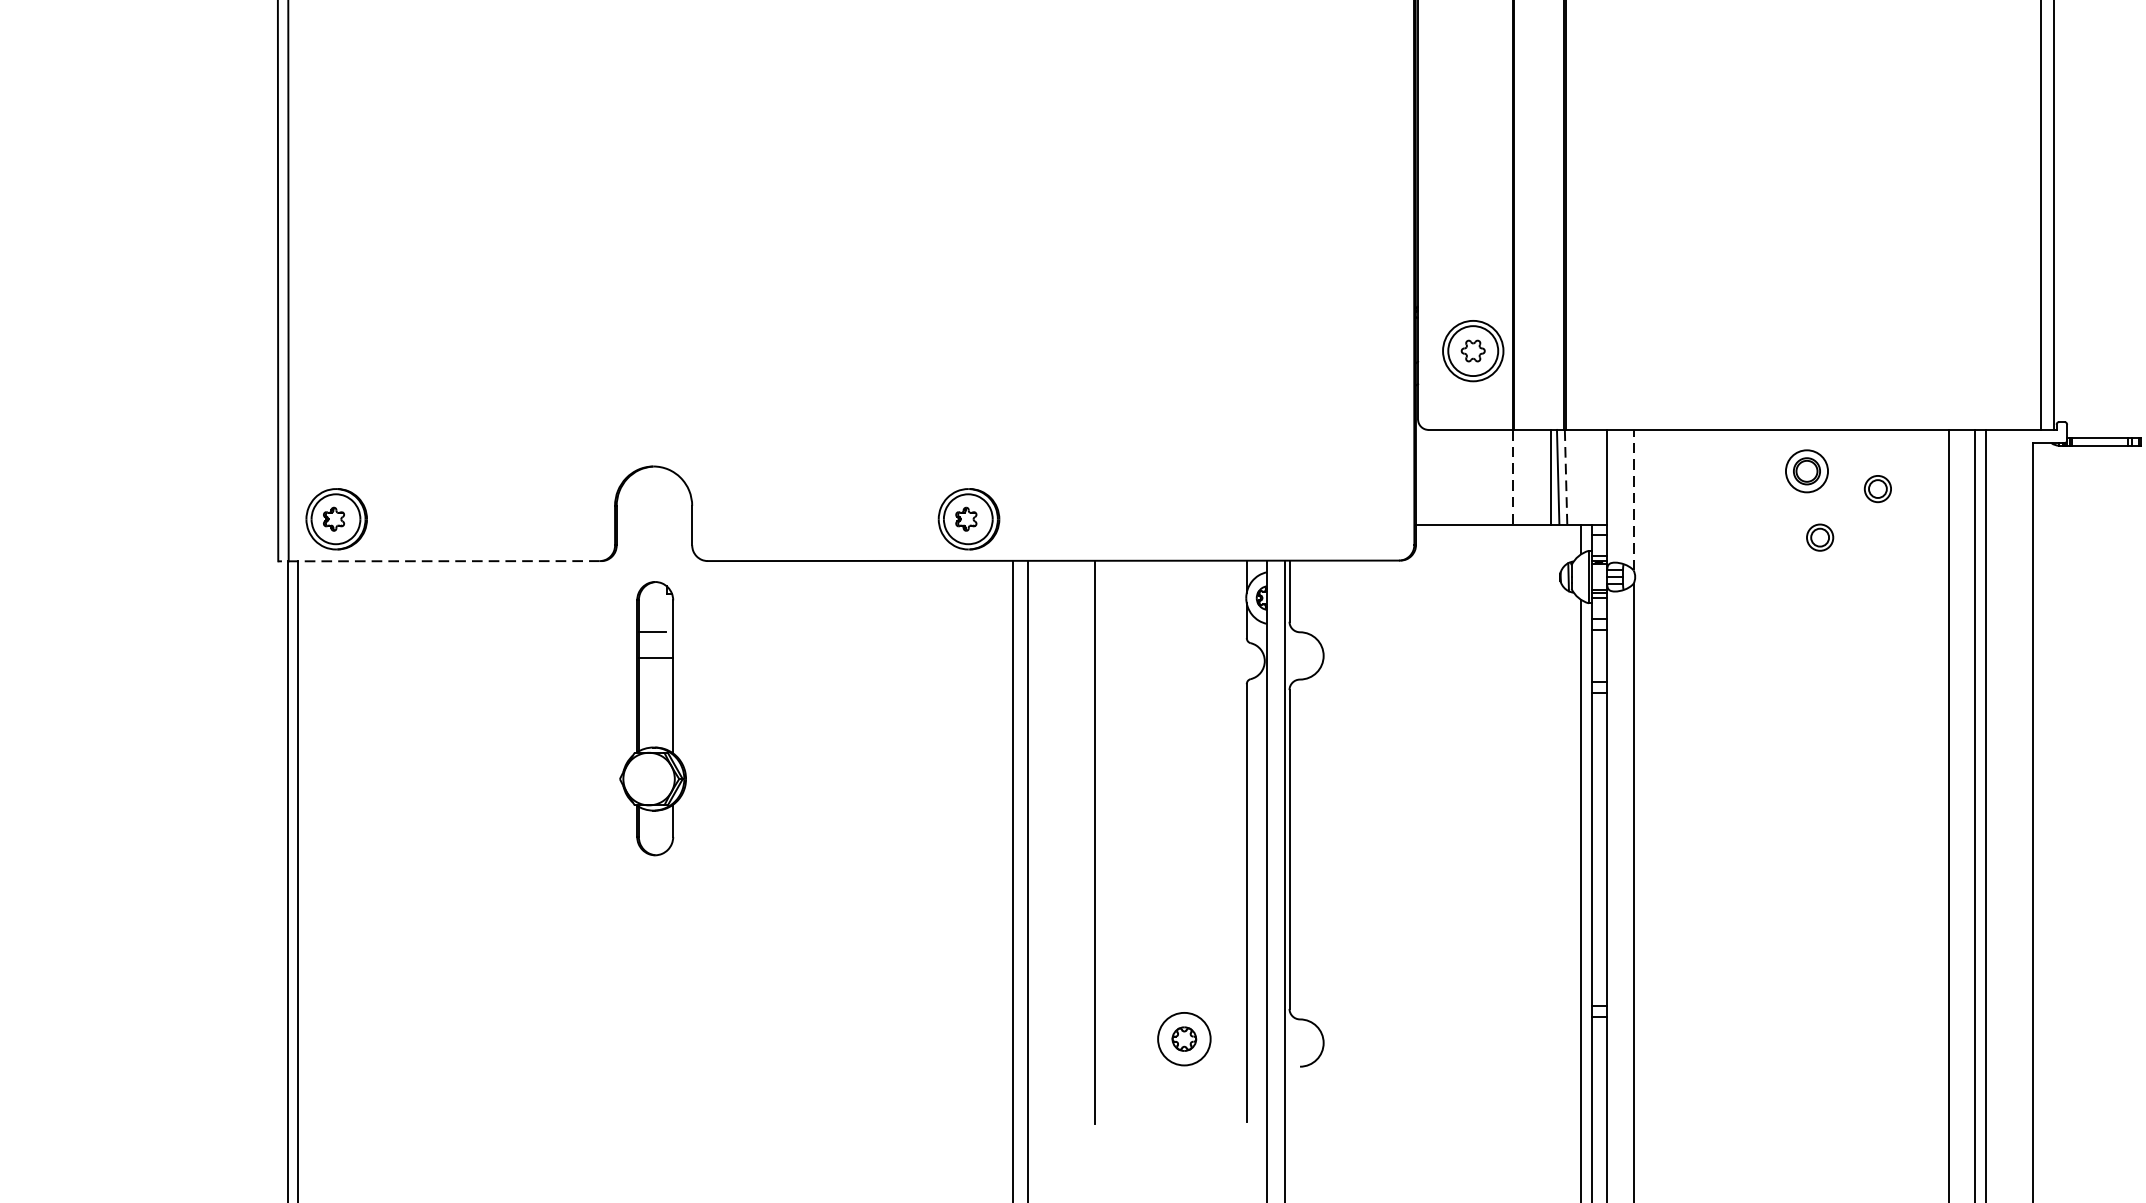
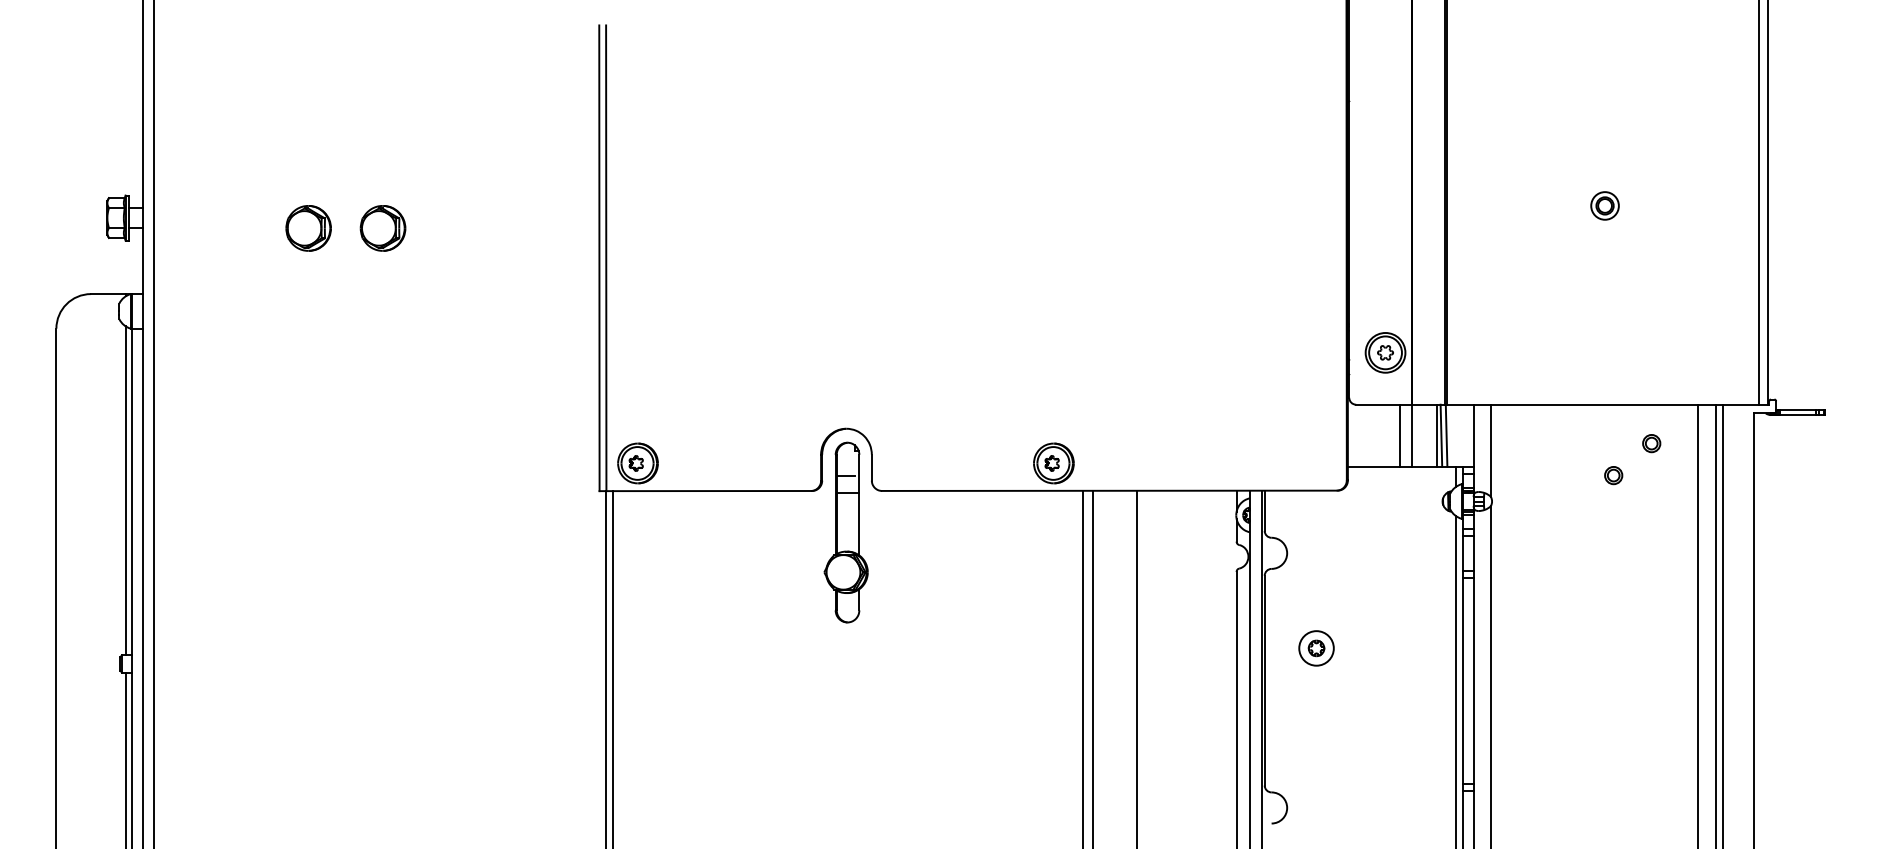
part: (1806, 470) -> (1604, 205), moved
line: (1494, 476) -> (1399, 435), added
line: (1565, 476) -> (1446, 435), dashed -> solid
line: (1512, 478) -> (1411, 436), dashed -> solid
line: (1632, 499) -> (1490, 450), dashed -> solid
line: (439, 561) -> (705, 491), dashed -> solid
part: (652, 718) -> (845, 532), moved
part: (1184, 1039) -> (1316, 648), moved

